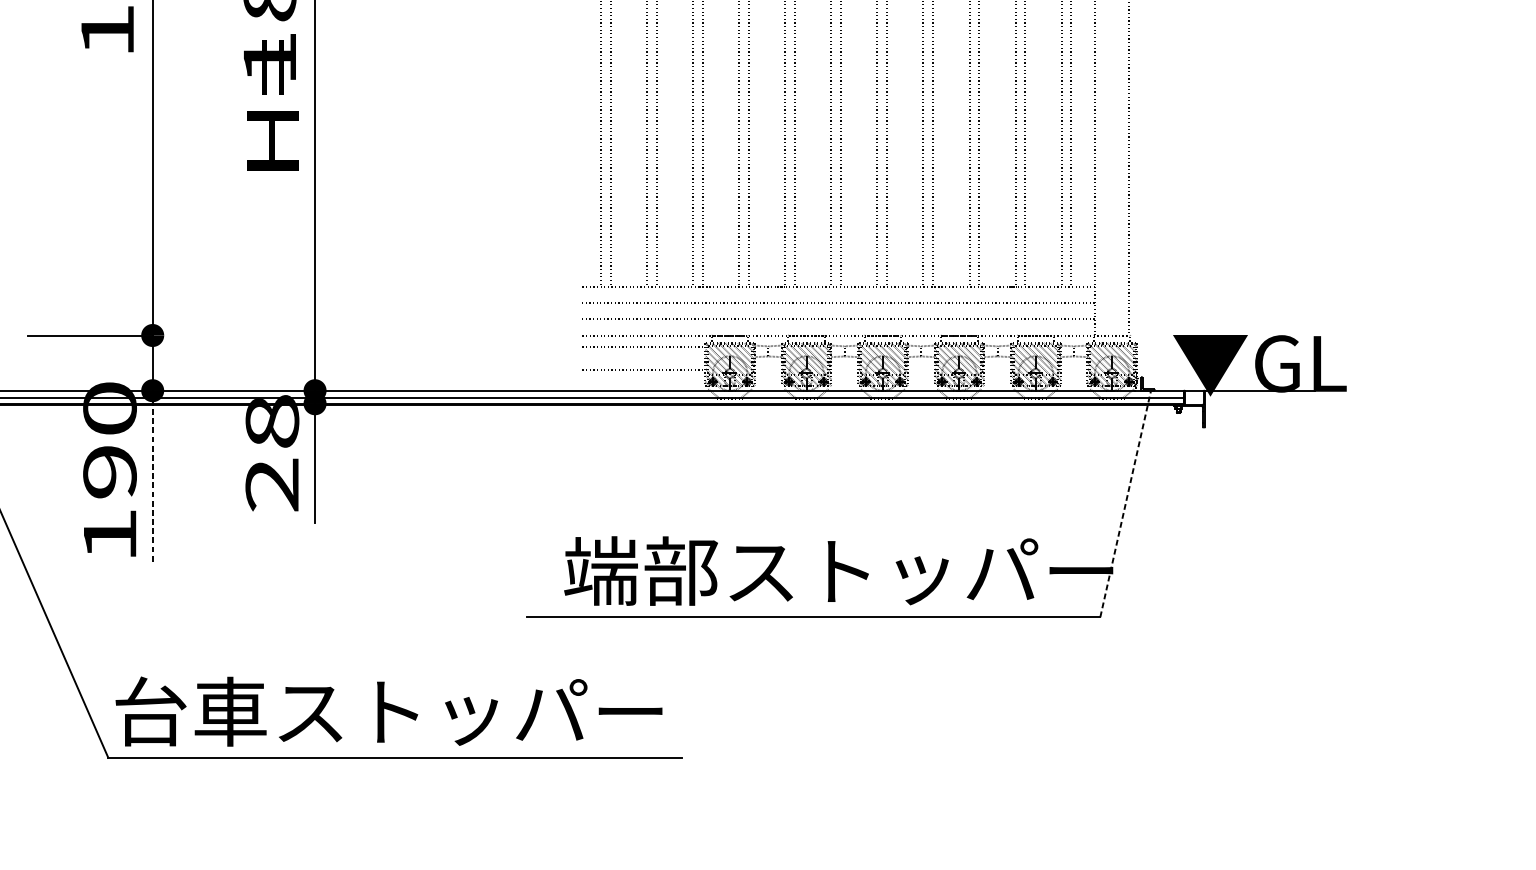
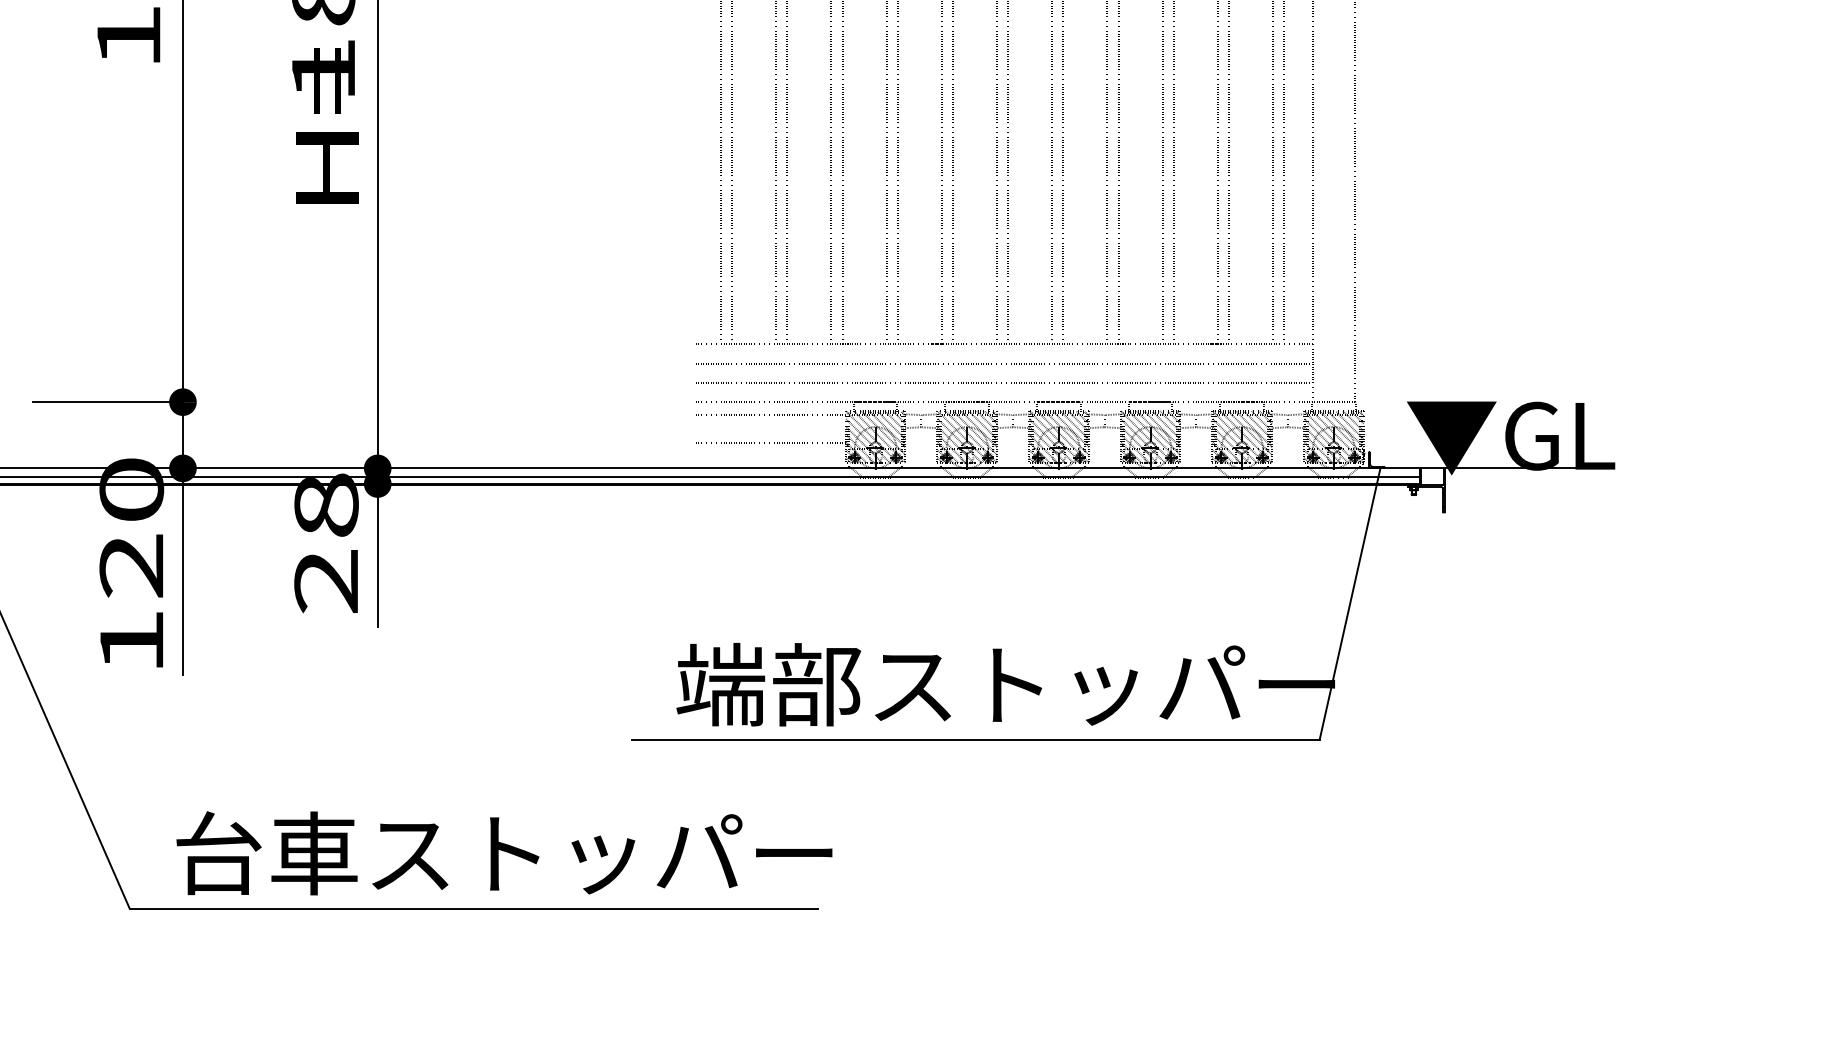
text: (109, 471) -> (131, 565), 190 -> 120
line: (152, 477) -> (182, 572), dashed -> solid
line: (1126, 503) -> (1350, 603), dashed -> solid
text: (389, 711) -> (504, 853), moved

